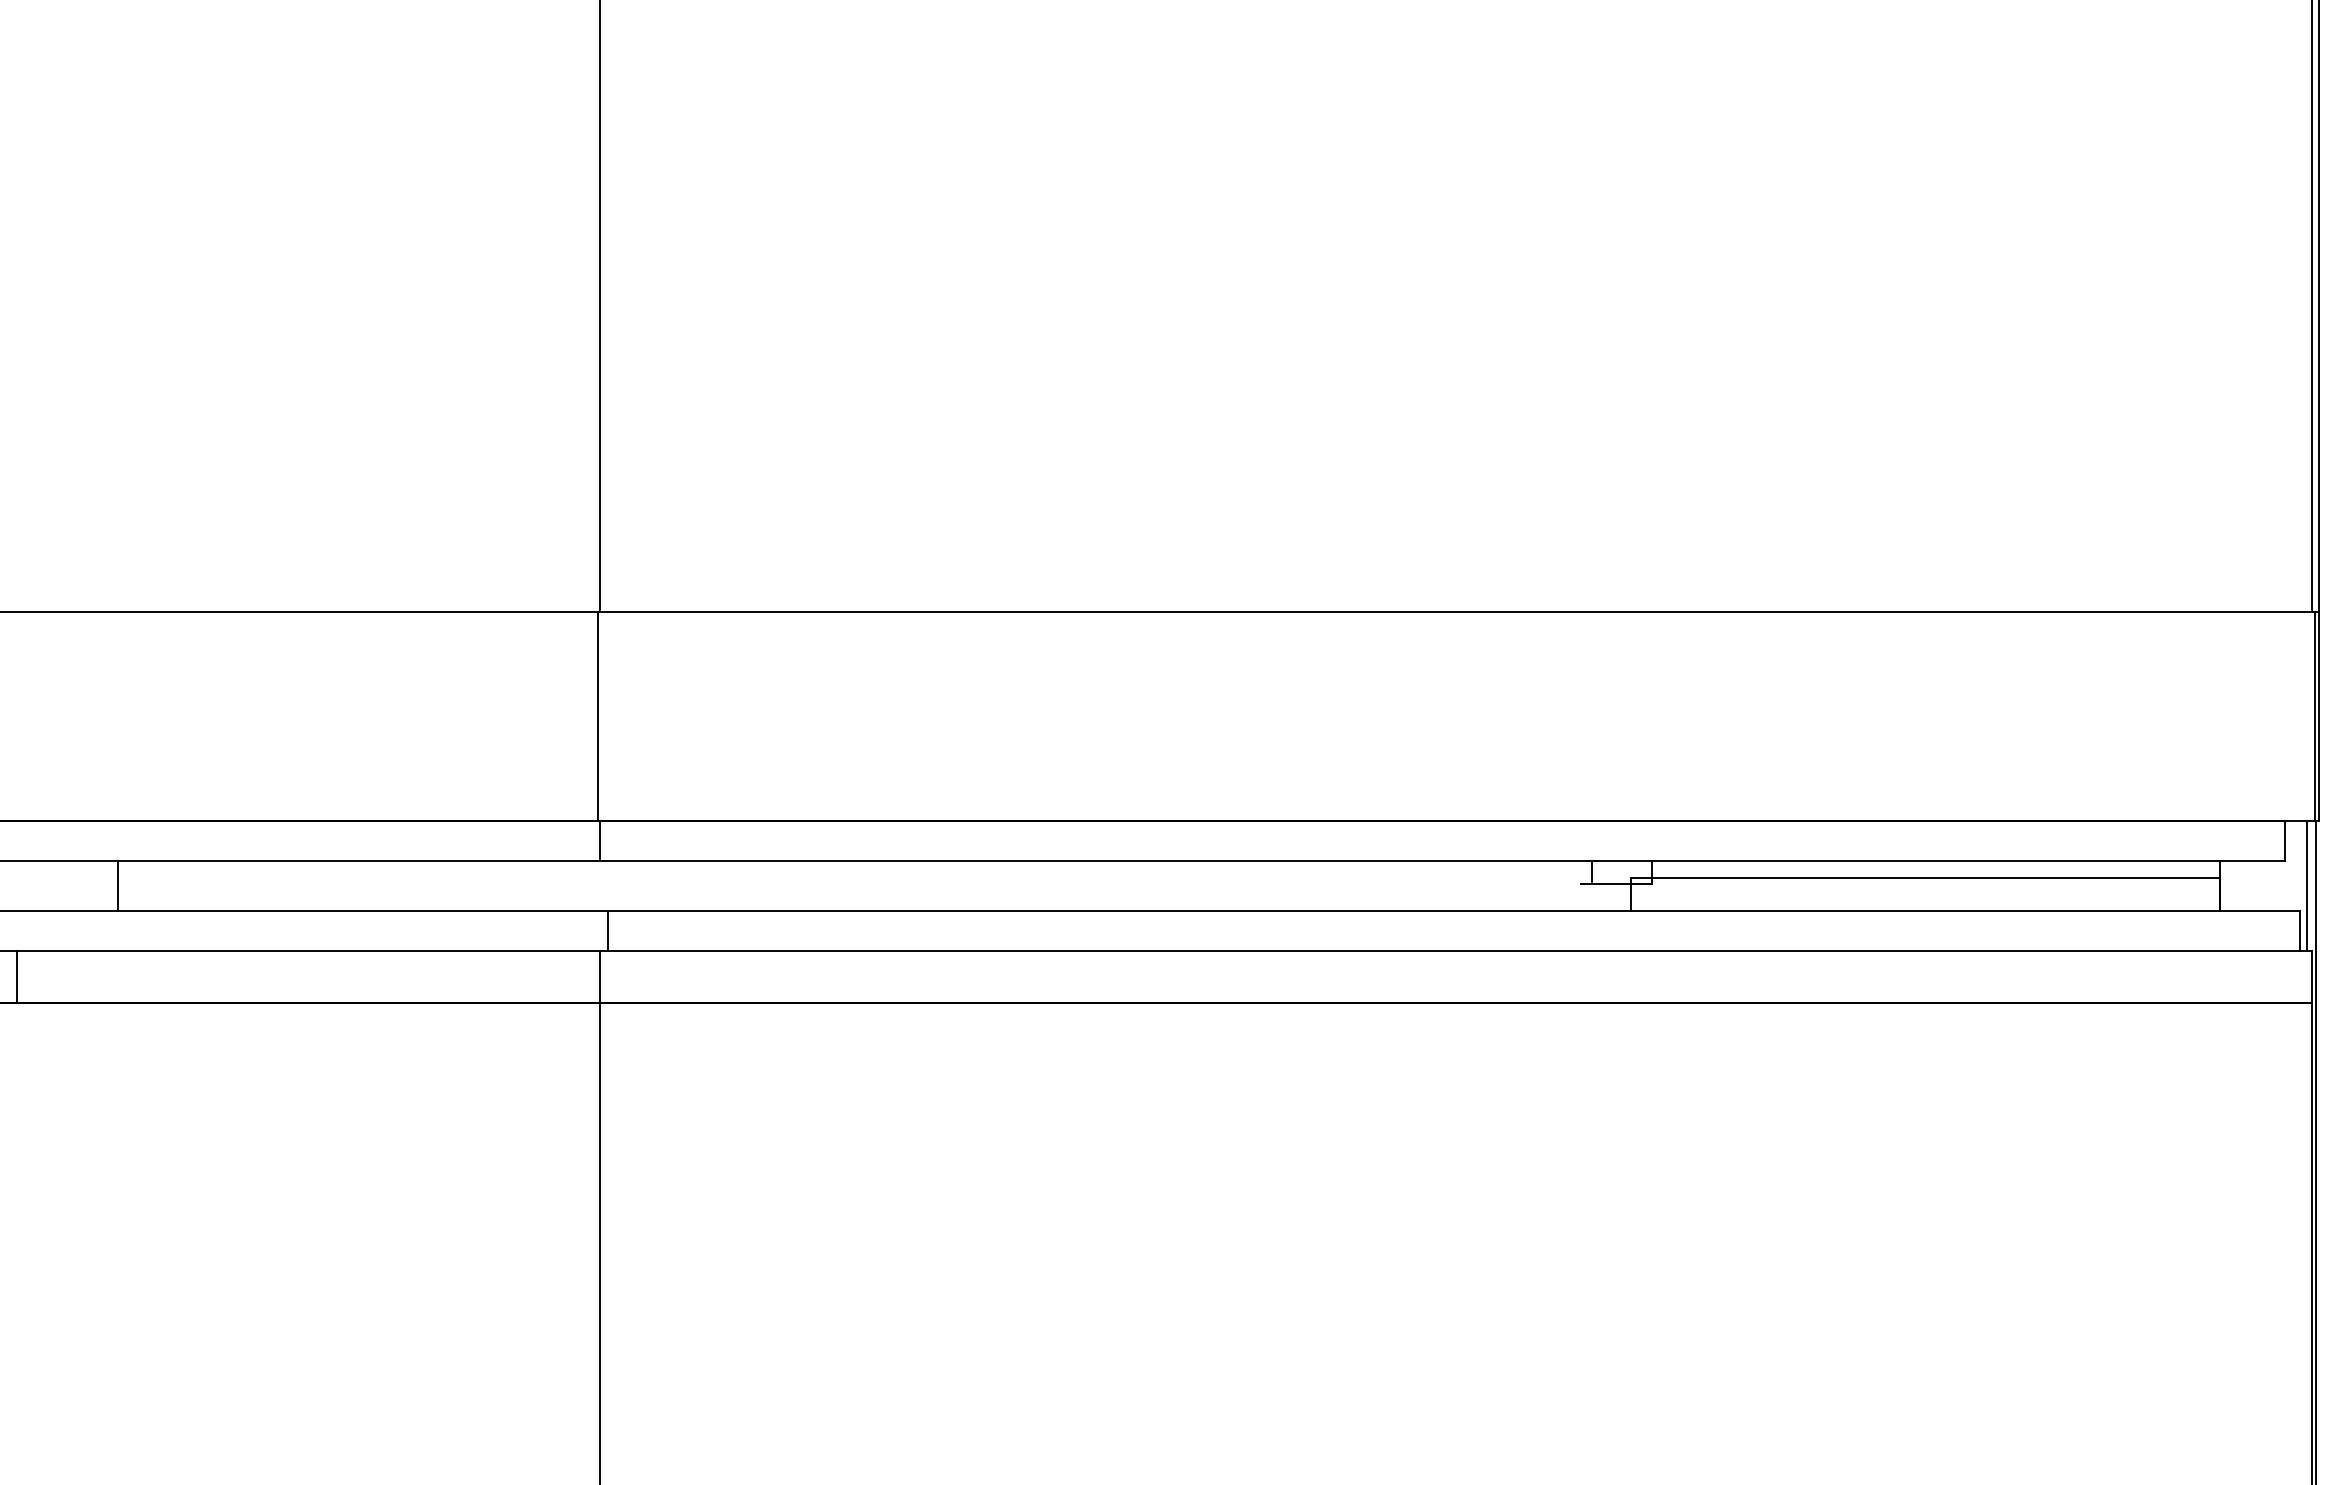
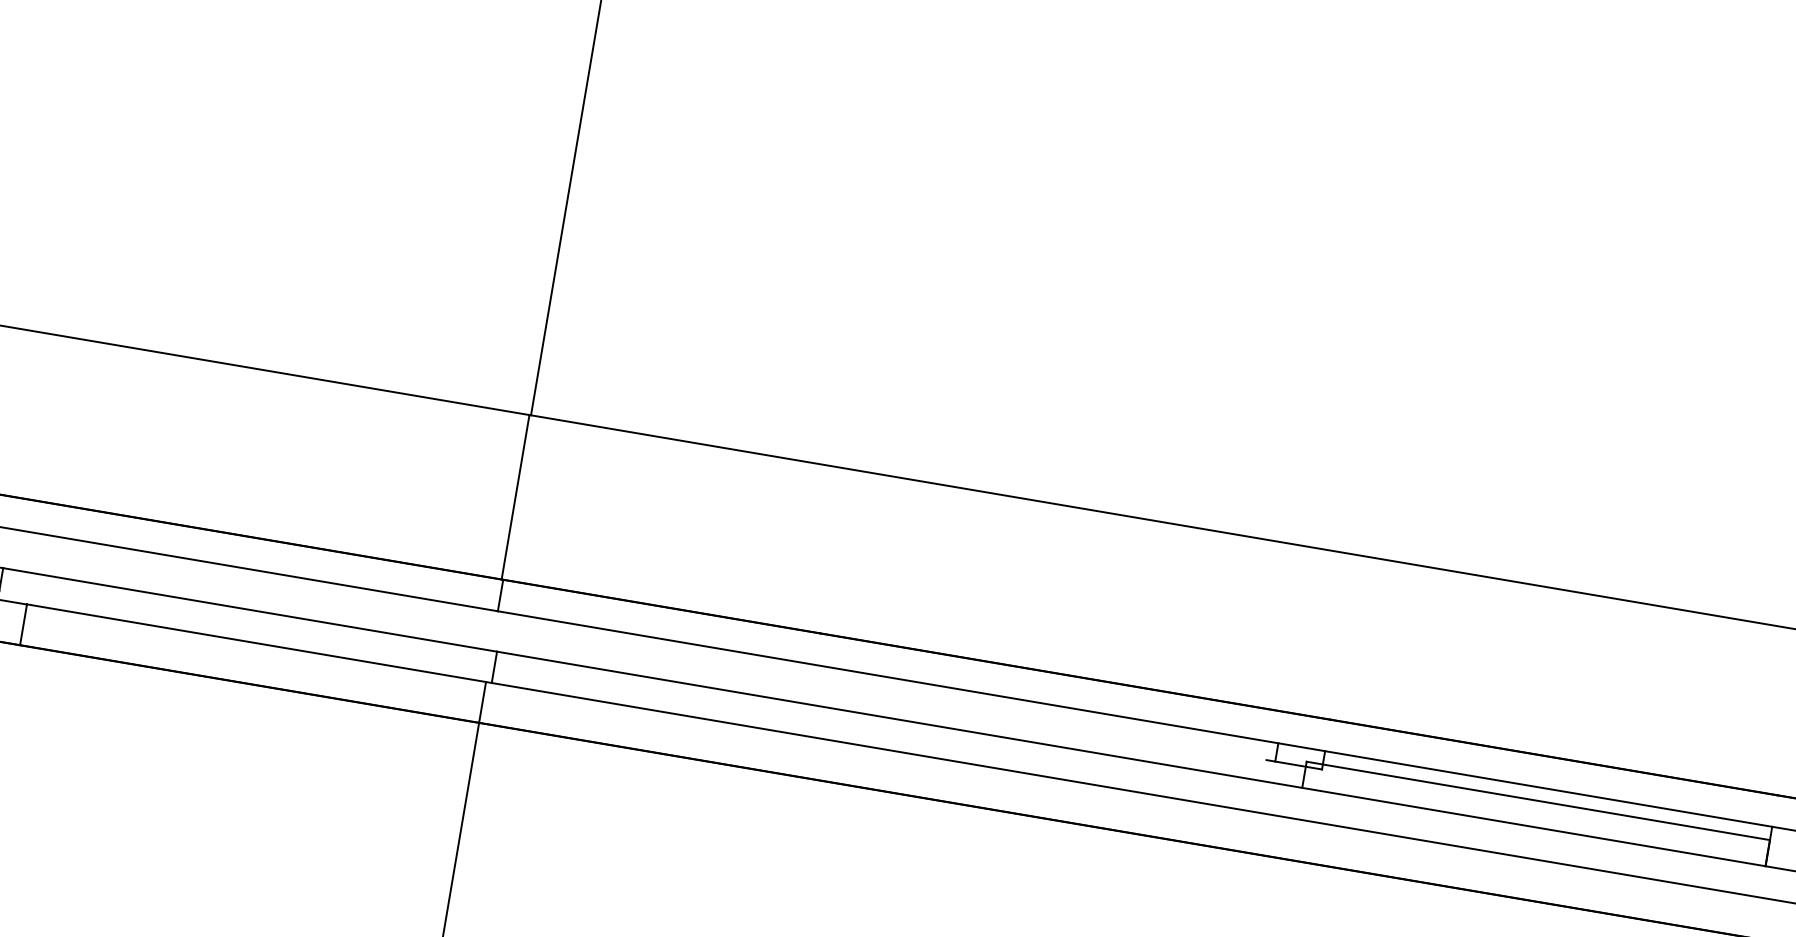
line: (118, 885) -> (115, 566), removed

